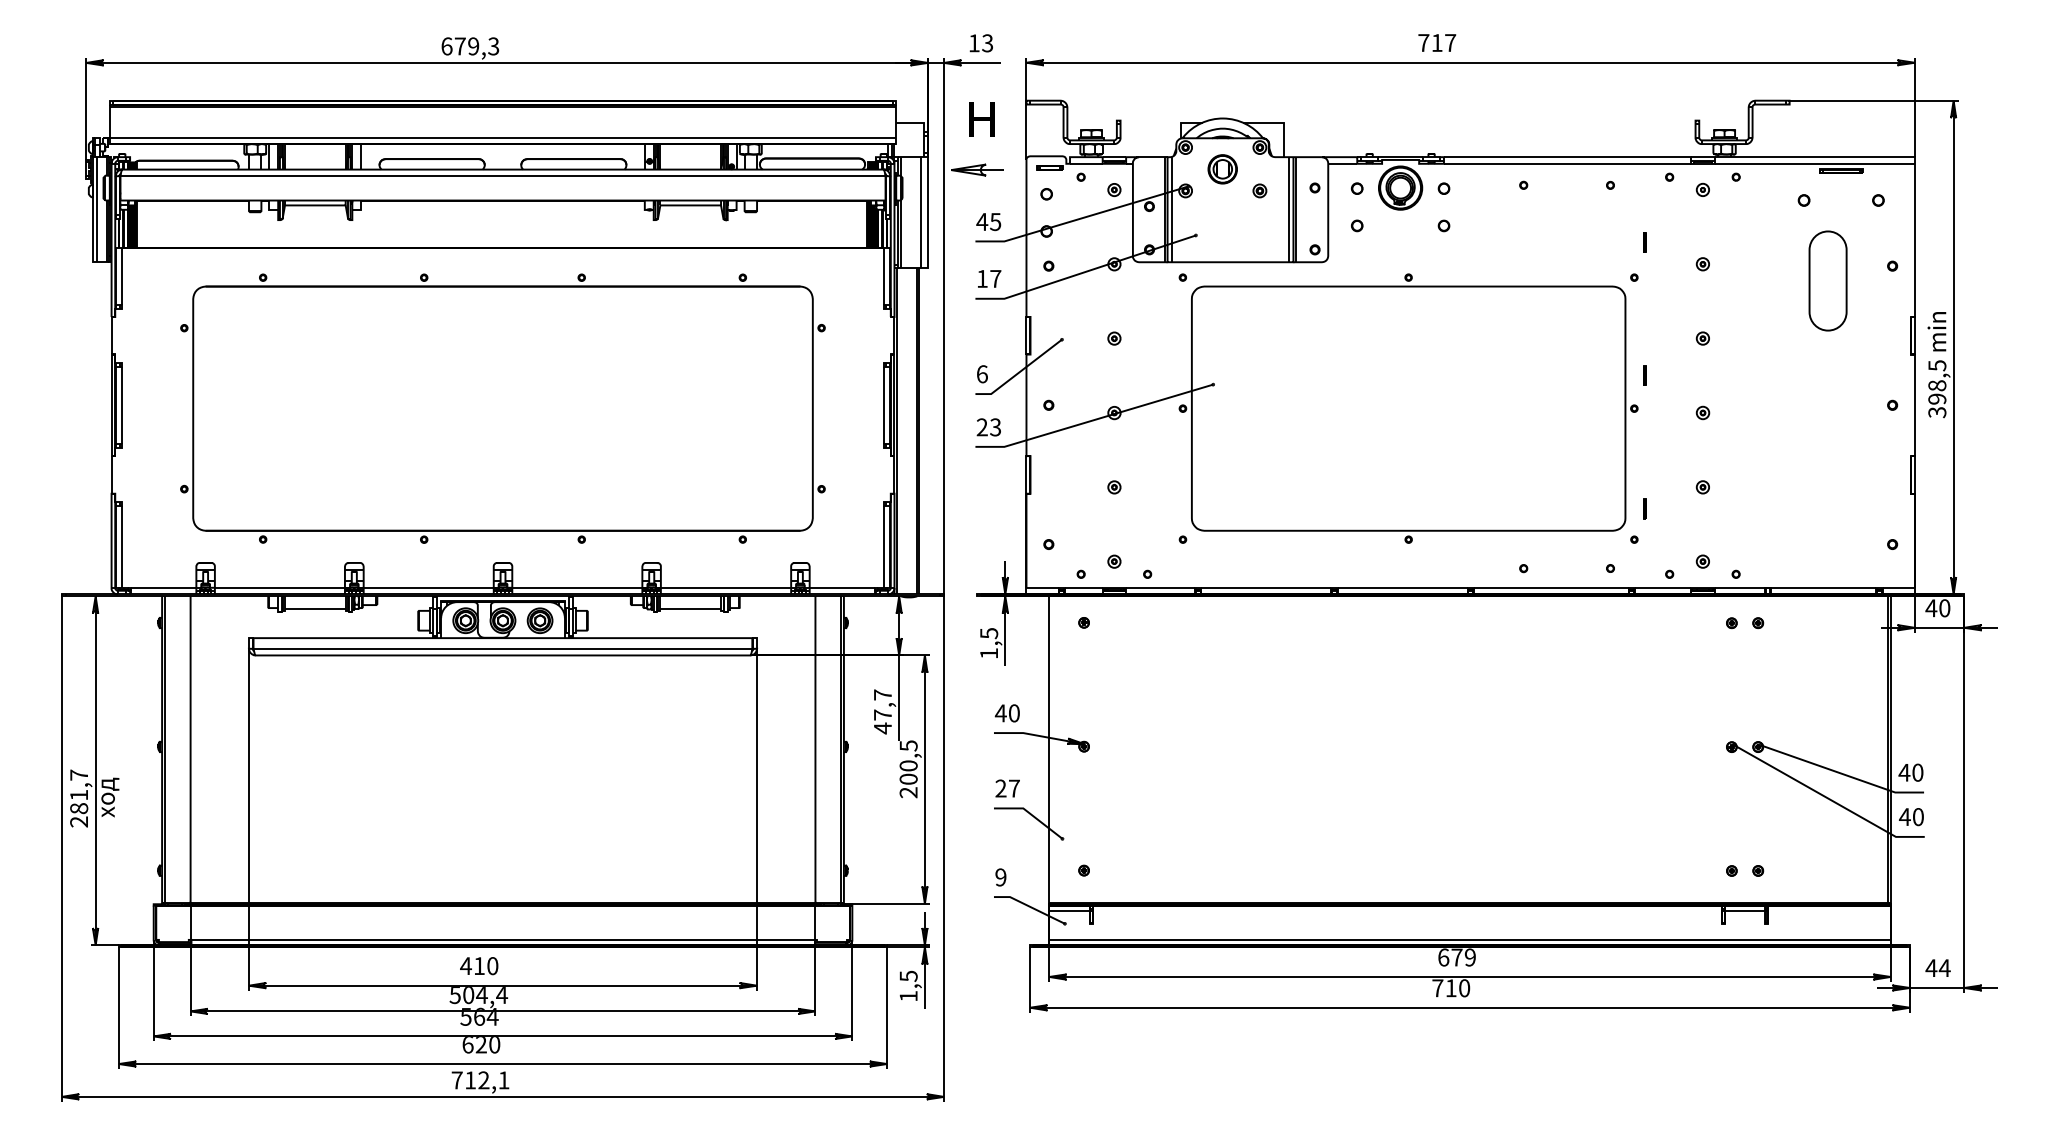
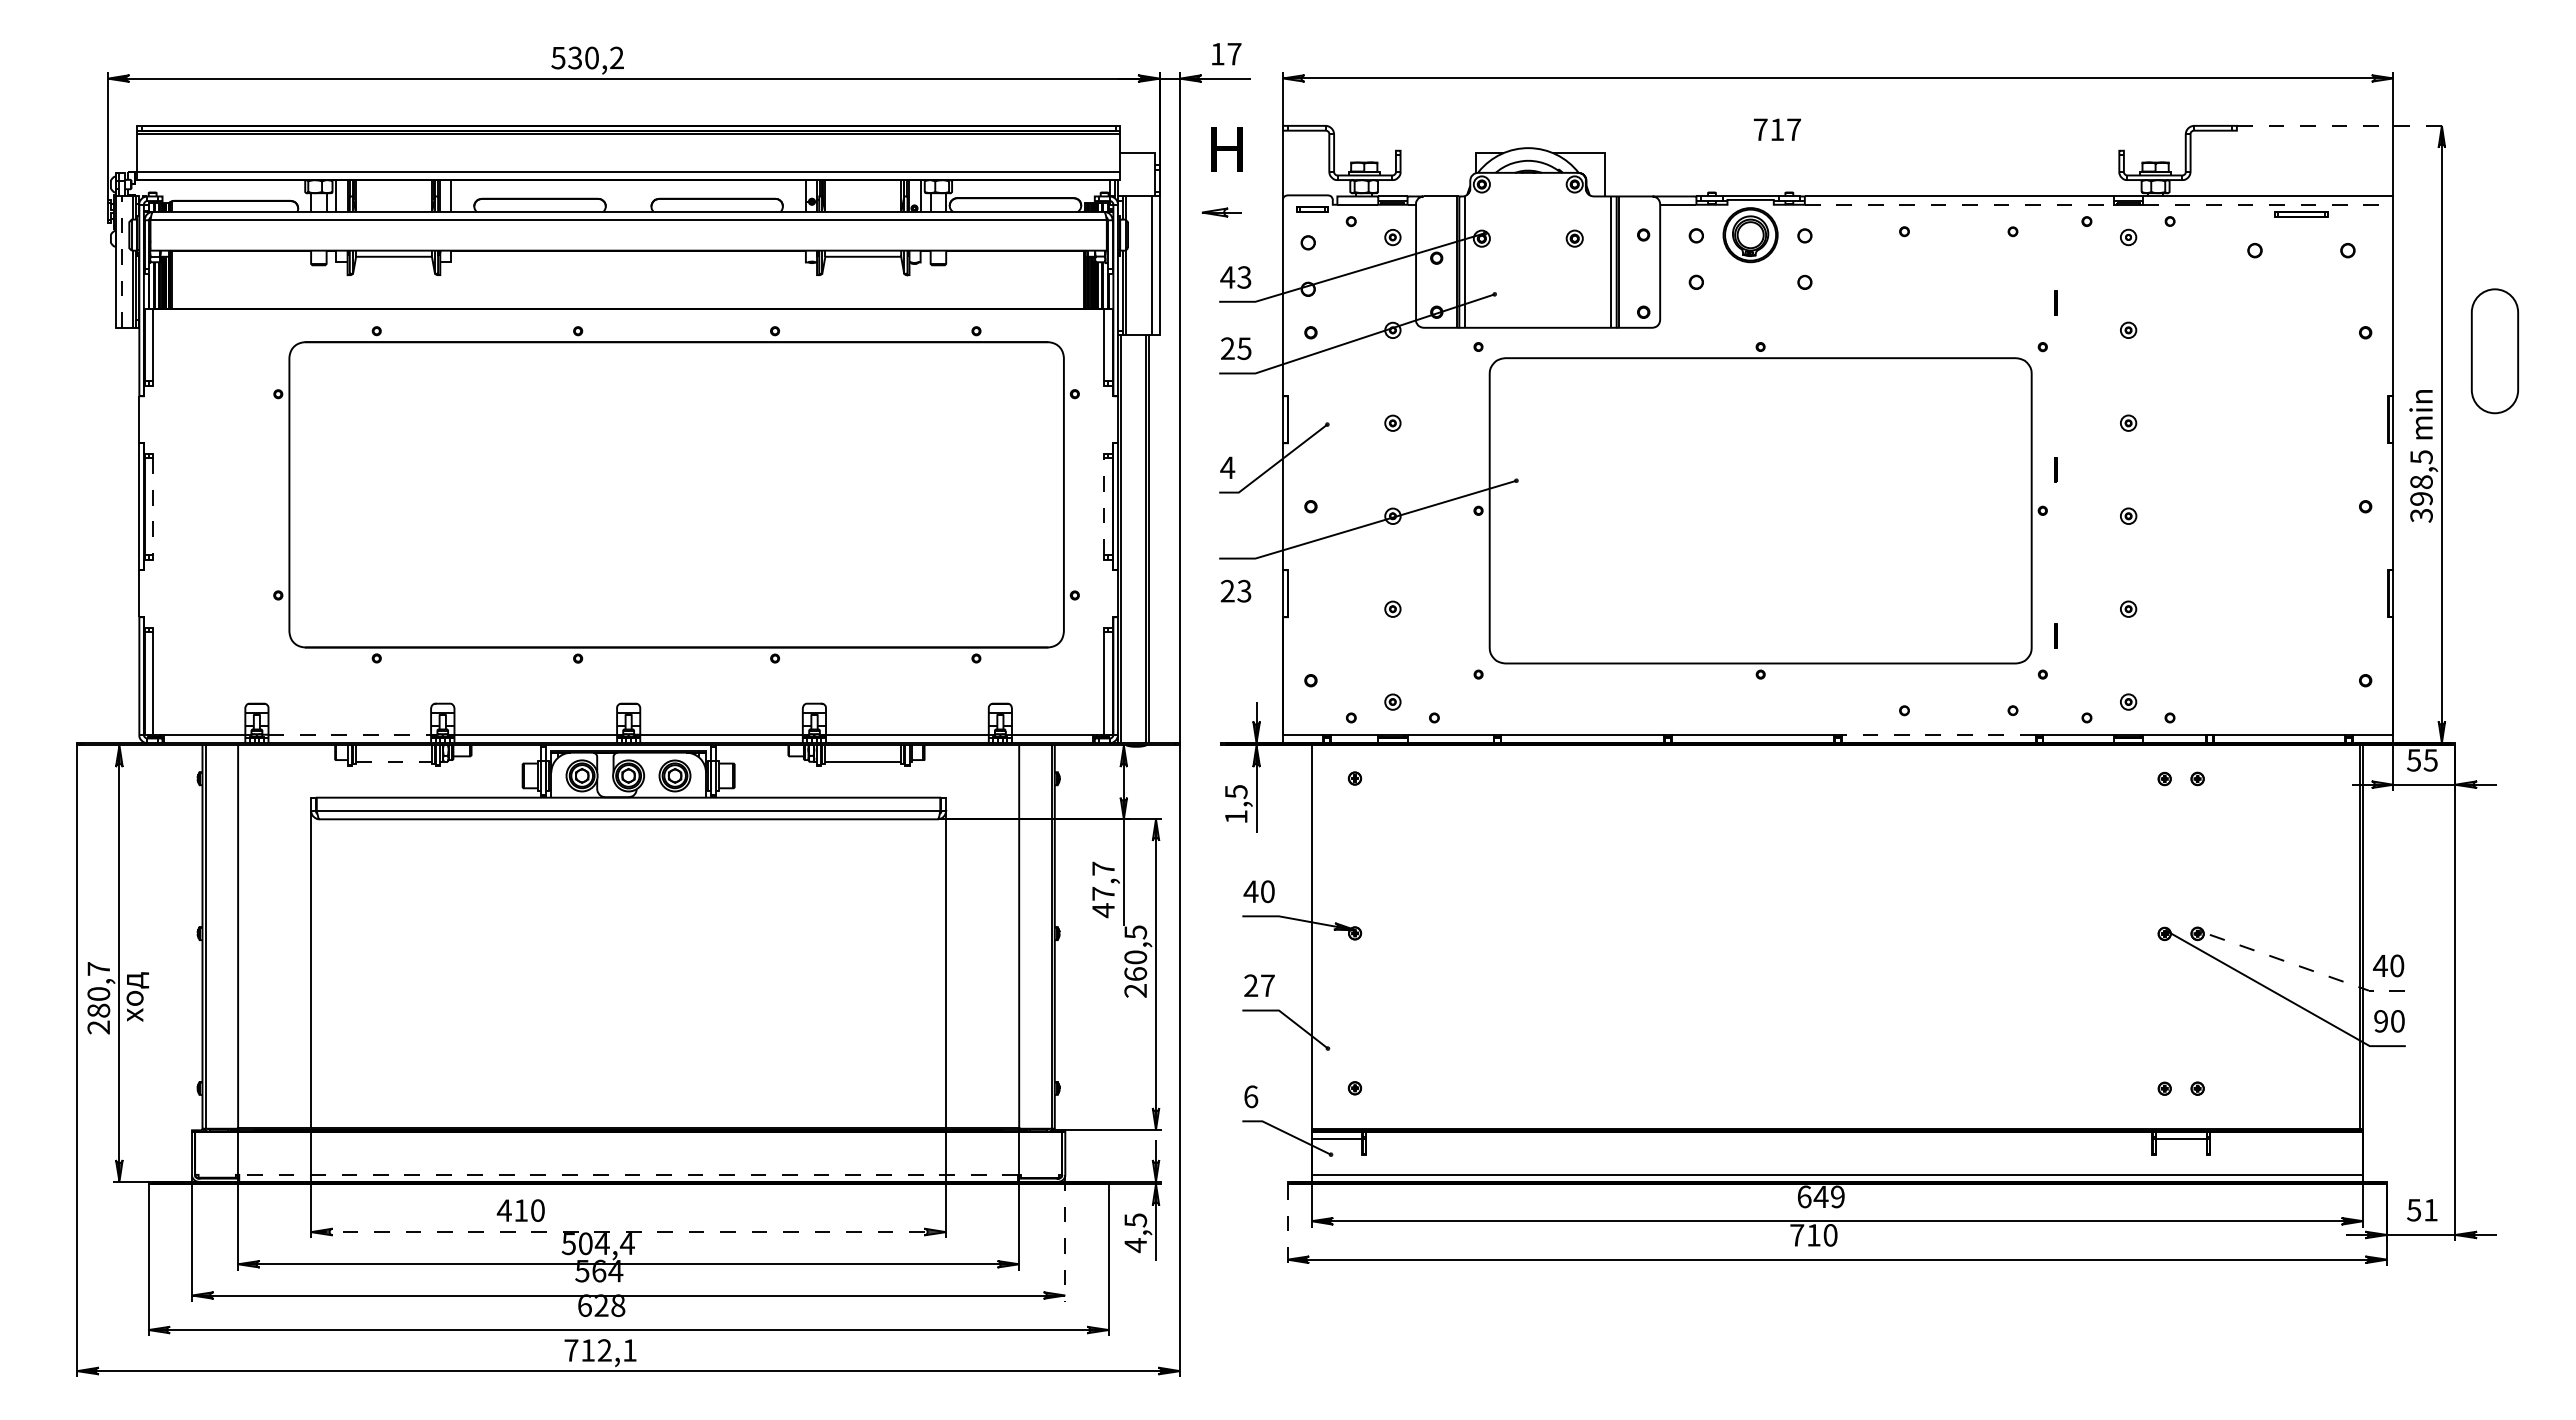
text: (987, 42) -> (1234, 53), 13 -> 17
text: (1437, 42) -> (1777, 129), moved
text: (470, 46) -> (587, 57), 679,3 -> 530,2
line: (1874, 100) -> (2343, 125), solid -> dashed
line: (1567, 163) -> (1959, 204), solid -> dashed
line: (1814, 163) -> (2268, 204), solid -> dashed
part: (1222, 169) -> (1527, 211), removed
part: (977, 170) -> (1221, 212), size x0.6
line: (97, 210) -> (121, 262), solid -> dashed
text: (995, 222) -> (1244, 277), 45 -> 43
text: (989, 278) -> (1236, 348), 17 -> 25
part: (1827, 281) -> (2494, 351), moved
text: (982, 374) -> (1227, 467), 6 -> 4
line: (883, 405) -> (1104, 506), solid -> dashed
line: (122, 406) -> (152, 507), solid -> dashed
part: (502, 408) -> (676, 494), moved
text: (988, 426) -> (1235, 590), moved
line: (280, 587) -> (350, 734), solid -> dashed
line: (1550, 587) -> (1938, 734), solid -> dashed
text: (1937, 608) -> (2421, 760), 40 -> 55
line: (315, 609) -> (394, 761), solid -> dashed
line: (1842, 774) -> (2302, 967), solid -> dashed
text: (908, 778) -> (1135, 973), 200,5 -> 260,5
text: (78, 794) -> (98, 993), 281,7 -> 280,7
text: (1904, 817) -> (2380, 1021), 40 -> 90
text: (1001, 877) -> (1251, 1096), 9 -> 6
line: (502, 939) -> (628, 1174), solid -> dashed
text: (1456, 957) -> (1820, 1196), 679 -> 649
text: (478, 966) -> (520, 1210), moved
text: (1938, 968) -> (2422, 1210), 44 -> 51
line: (1030, 980) -> (1287, 1225), solid -> dashed
line: (502, 986) -> (628, 1232), solid -> dashed
line: (852, 990) -> (1065, 1238), solid -> dashed
text: (908, 996) -> (1135, 1245), 1,5 -> 4,5
text: (494, 1045) -> (618, 1306), 620 -> 628

